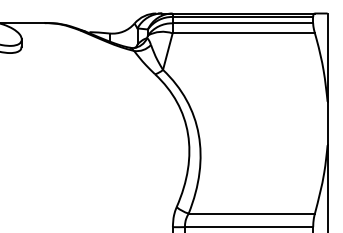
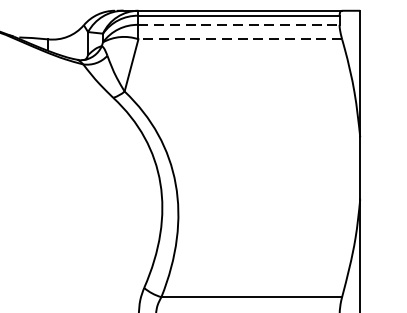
line: (243, 23) -> (239, 25), solid -> dashed
line: (243, 33) -> (239, 39), solid -> dashed

